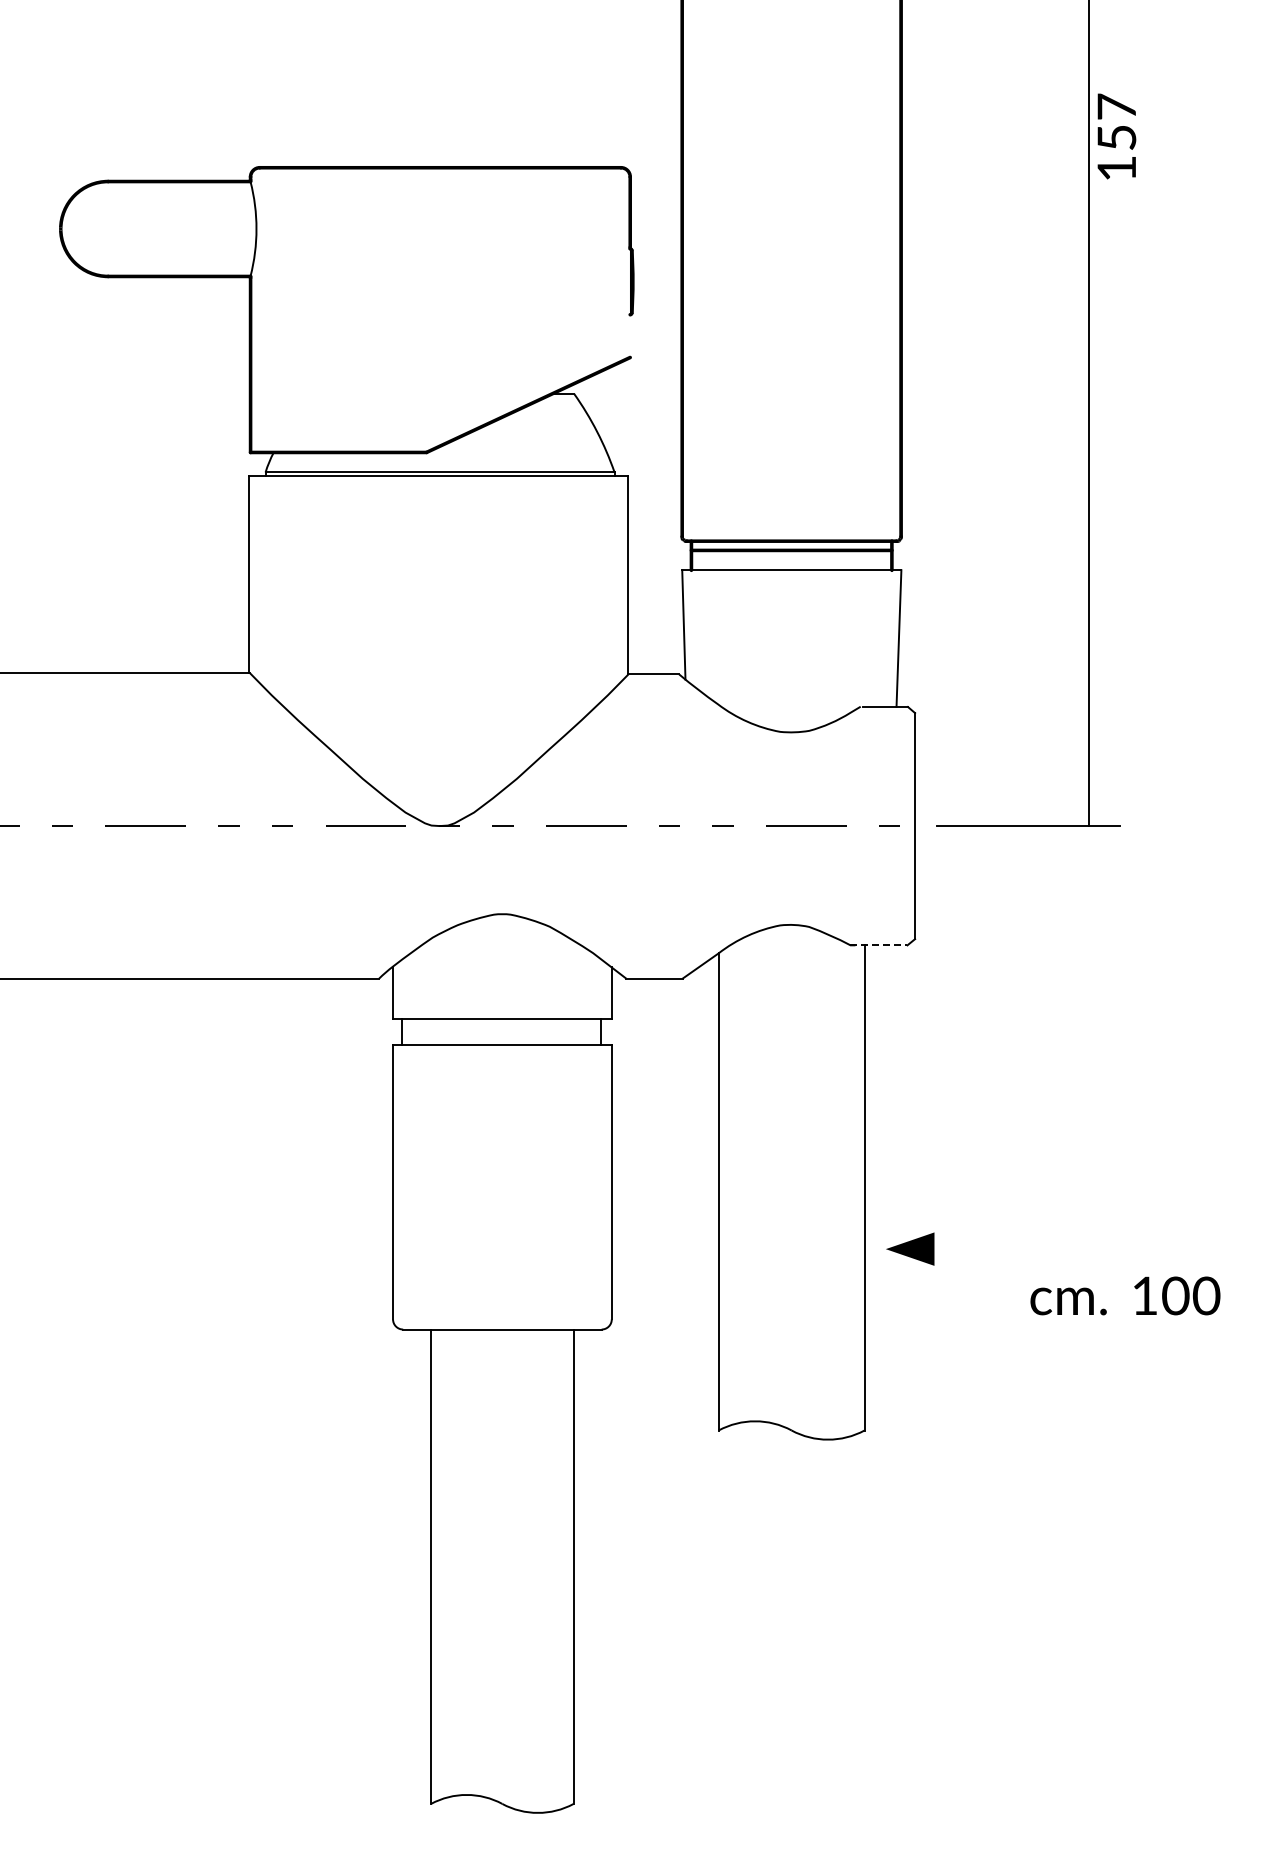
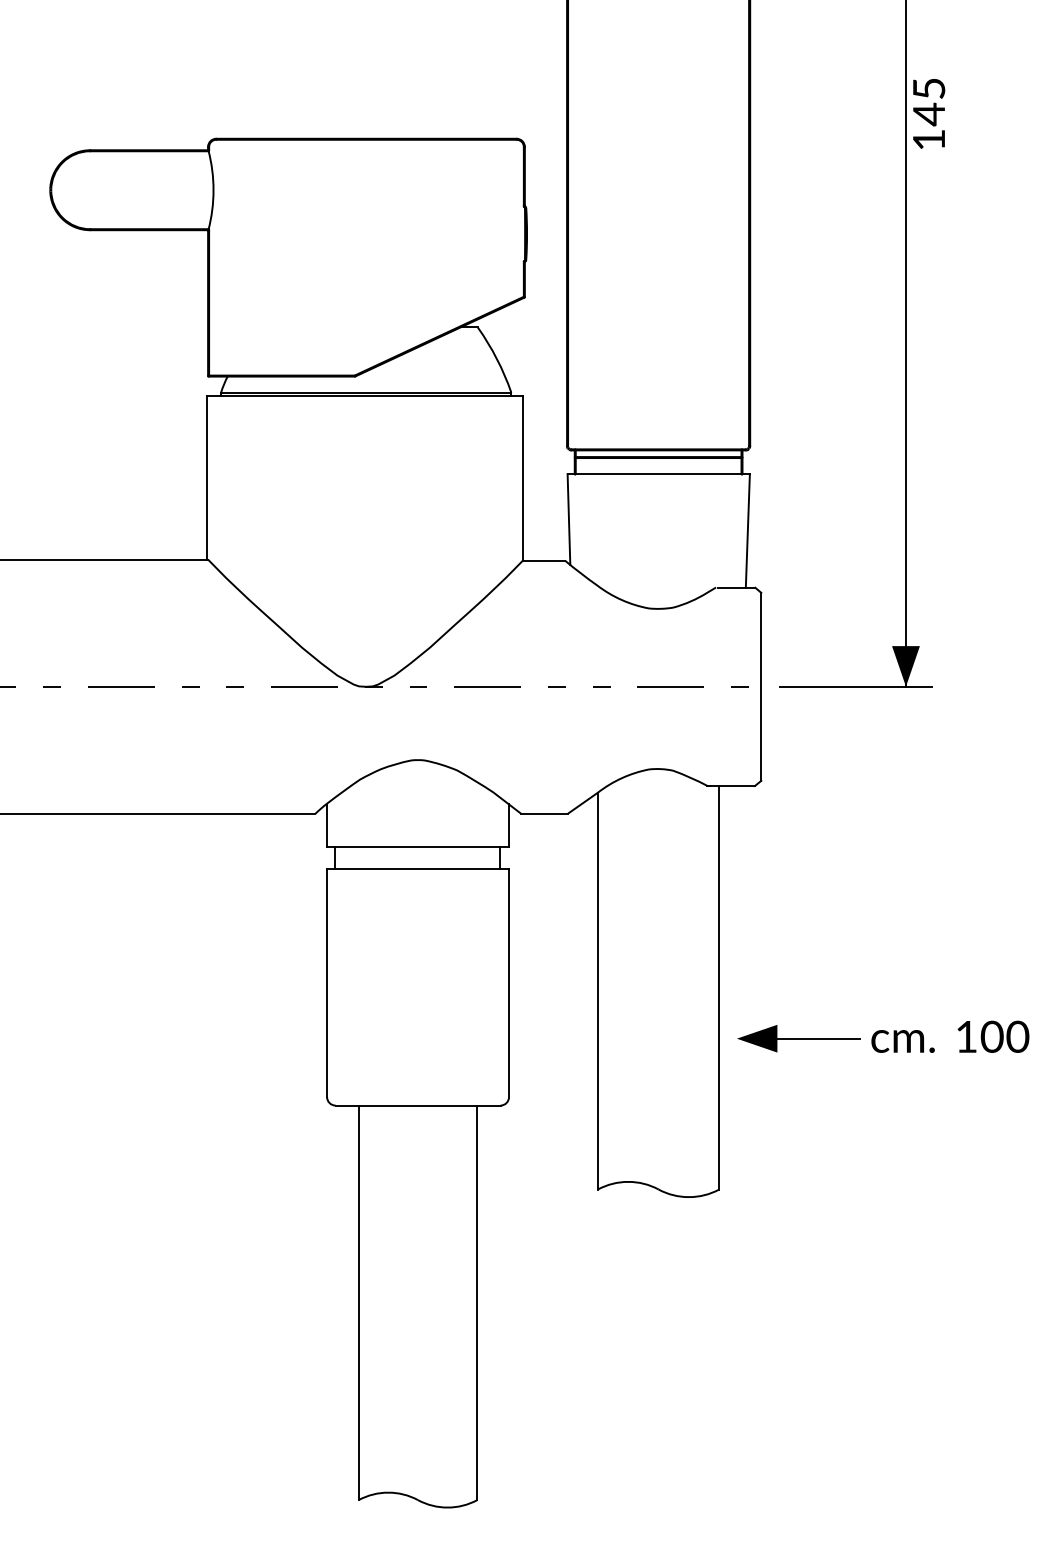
text: (1116, 122) -> (928, 101), 157 -> 145
fill: (629, 335) -> (523, 278), added
fill: (1088, 801) -> (905, 666), added
line: (878, 945) -> (730, 786), dashed -> solid
line: (983, 1249) -> (818, 1038), added
text: (1125, 1295) -> (950, 1036), moved

